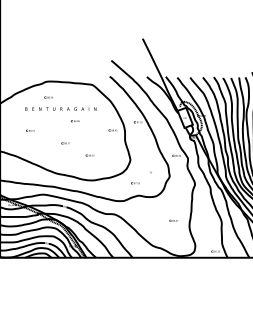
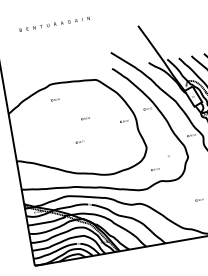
text: (60, 108) -> (54, 23), moved
part: (30, 130) -> (43, 135), removed
part: (89, 155) -> (105, 149), removed

